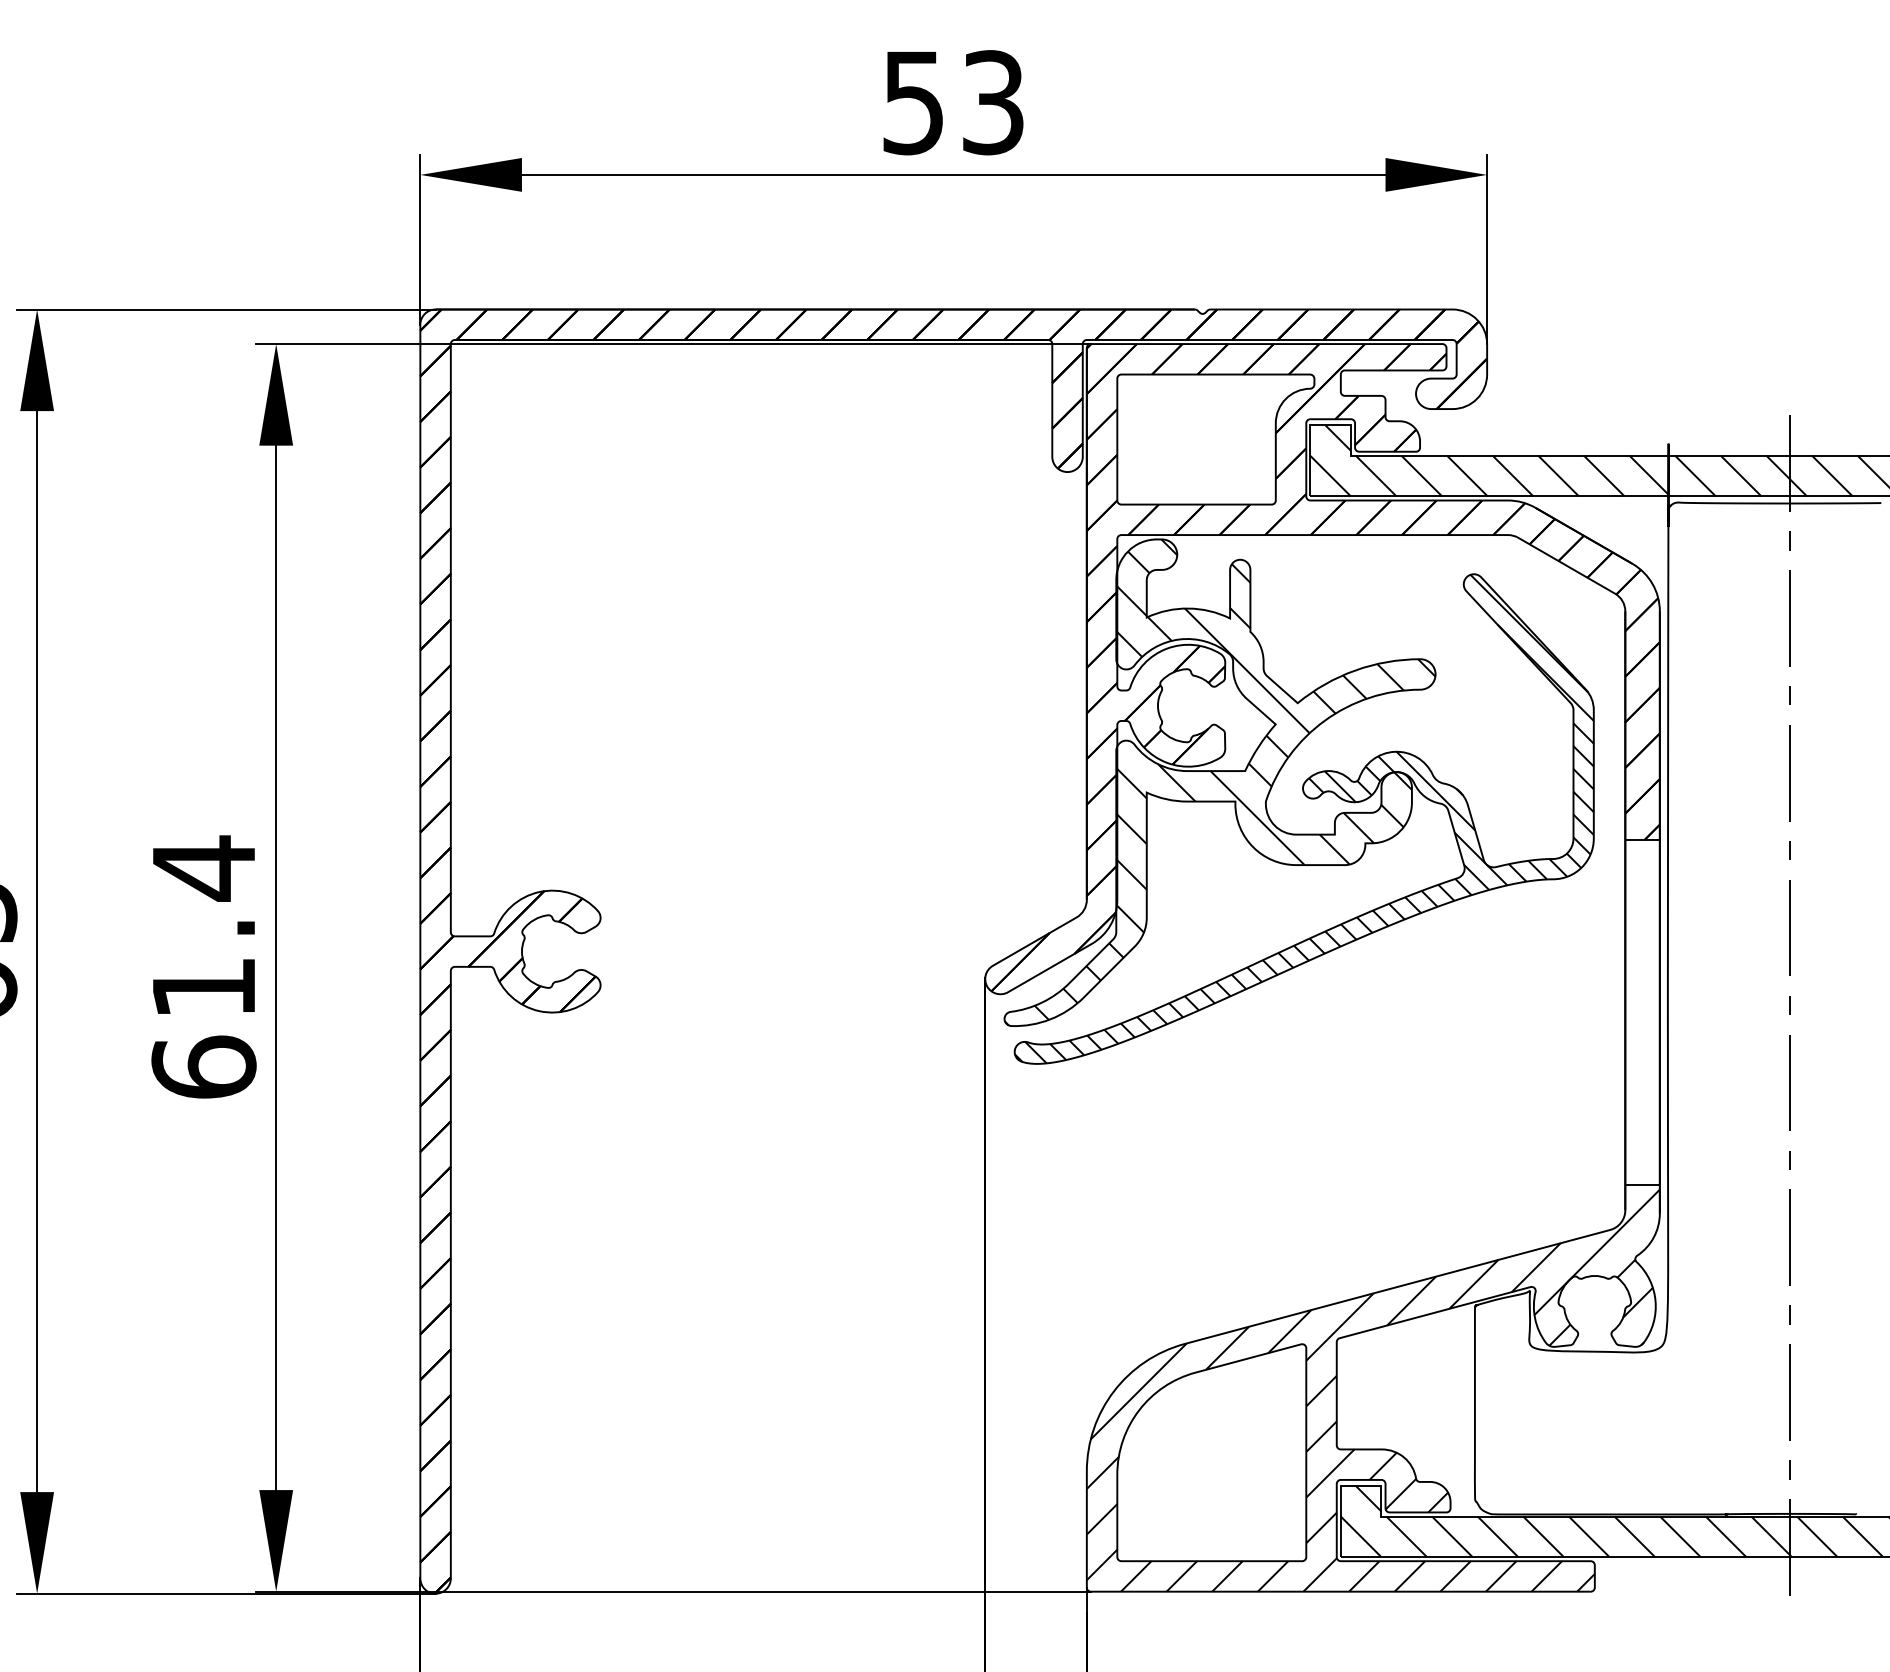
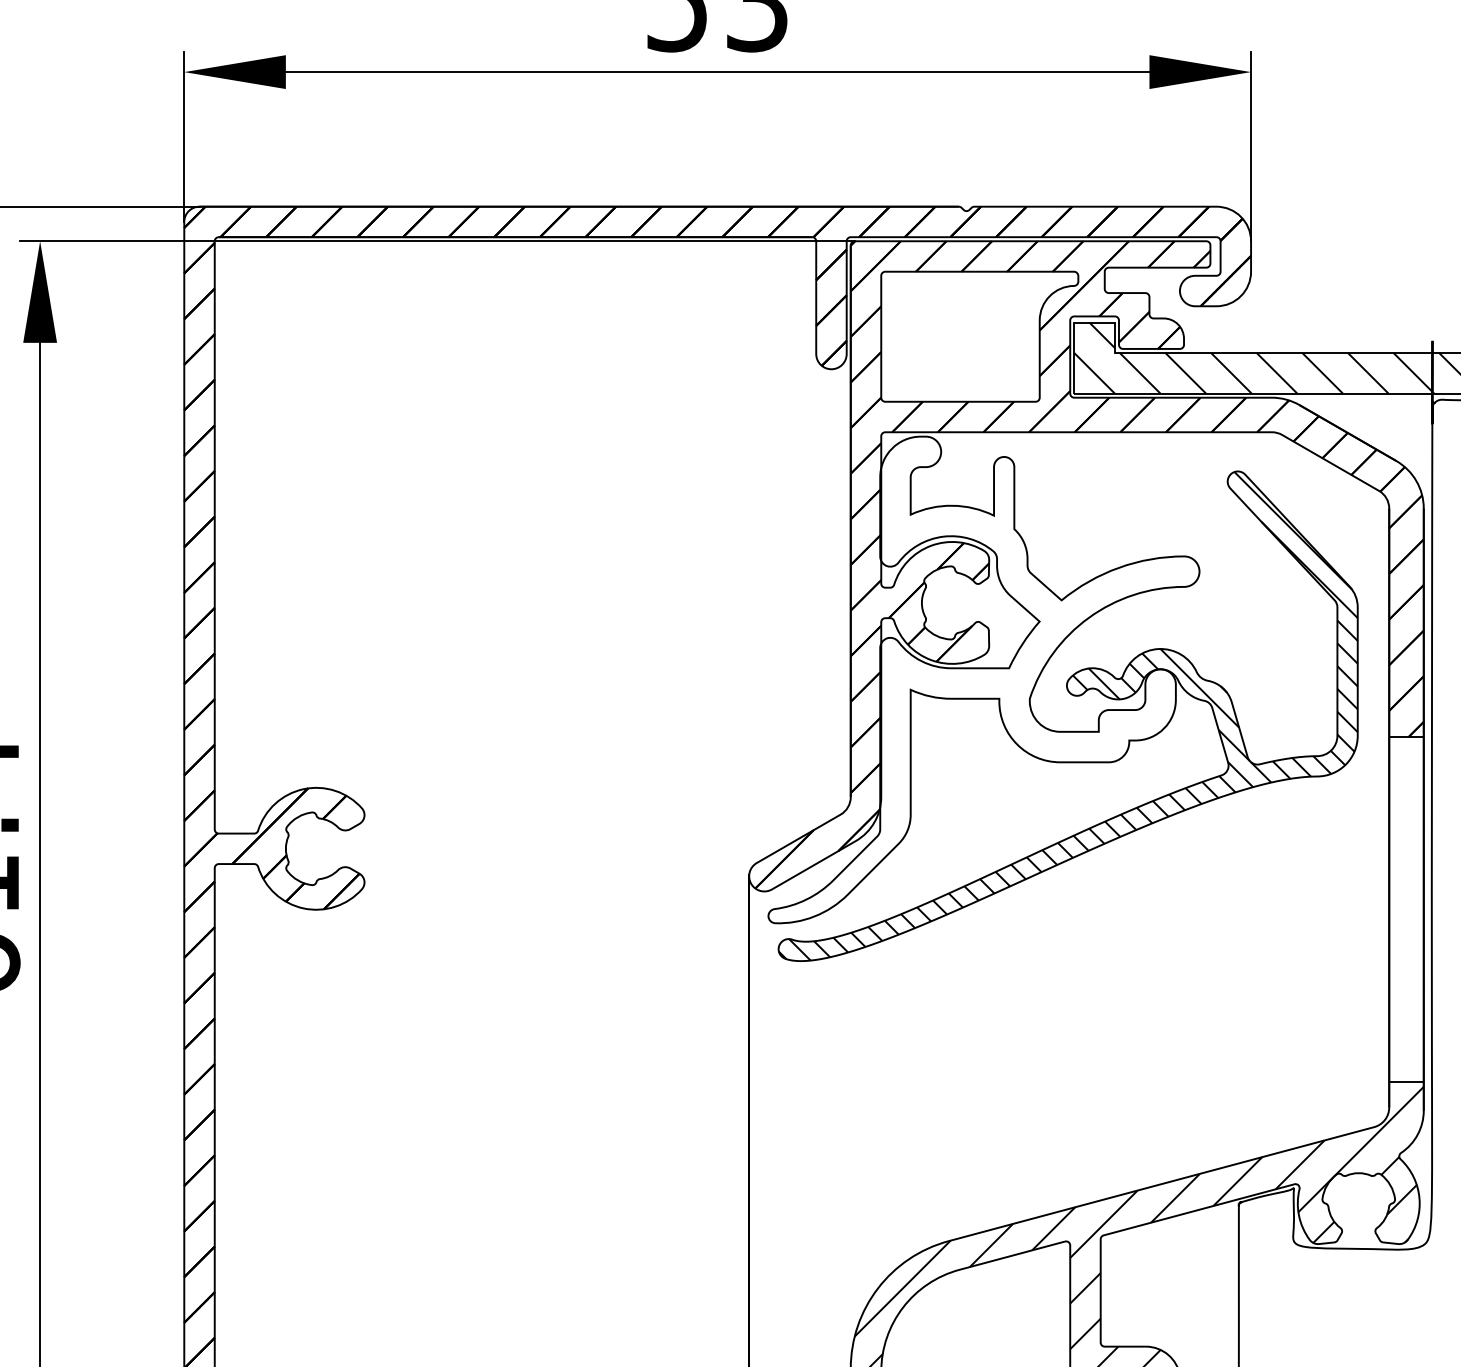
hatch: (1220, 782) -> (984, 679), removed

